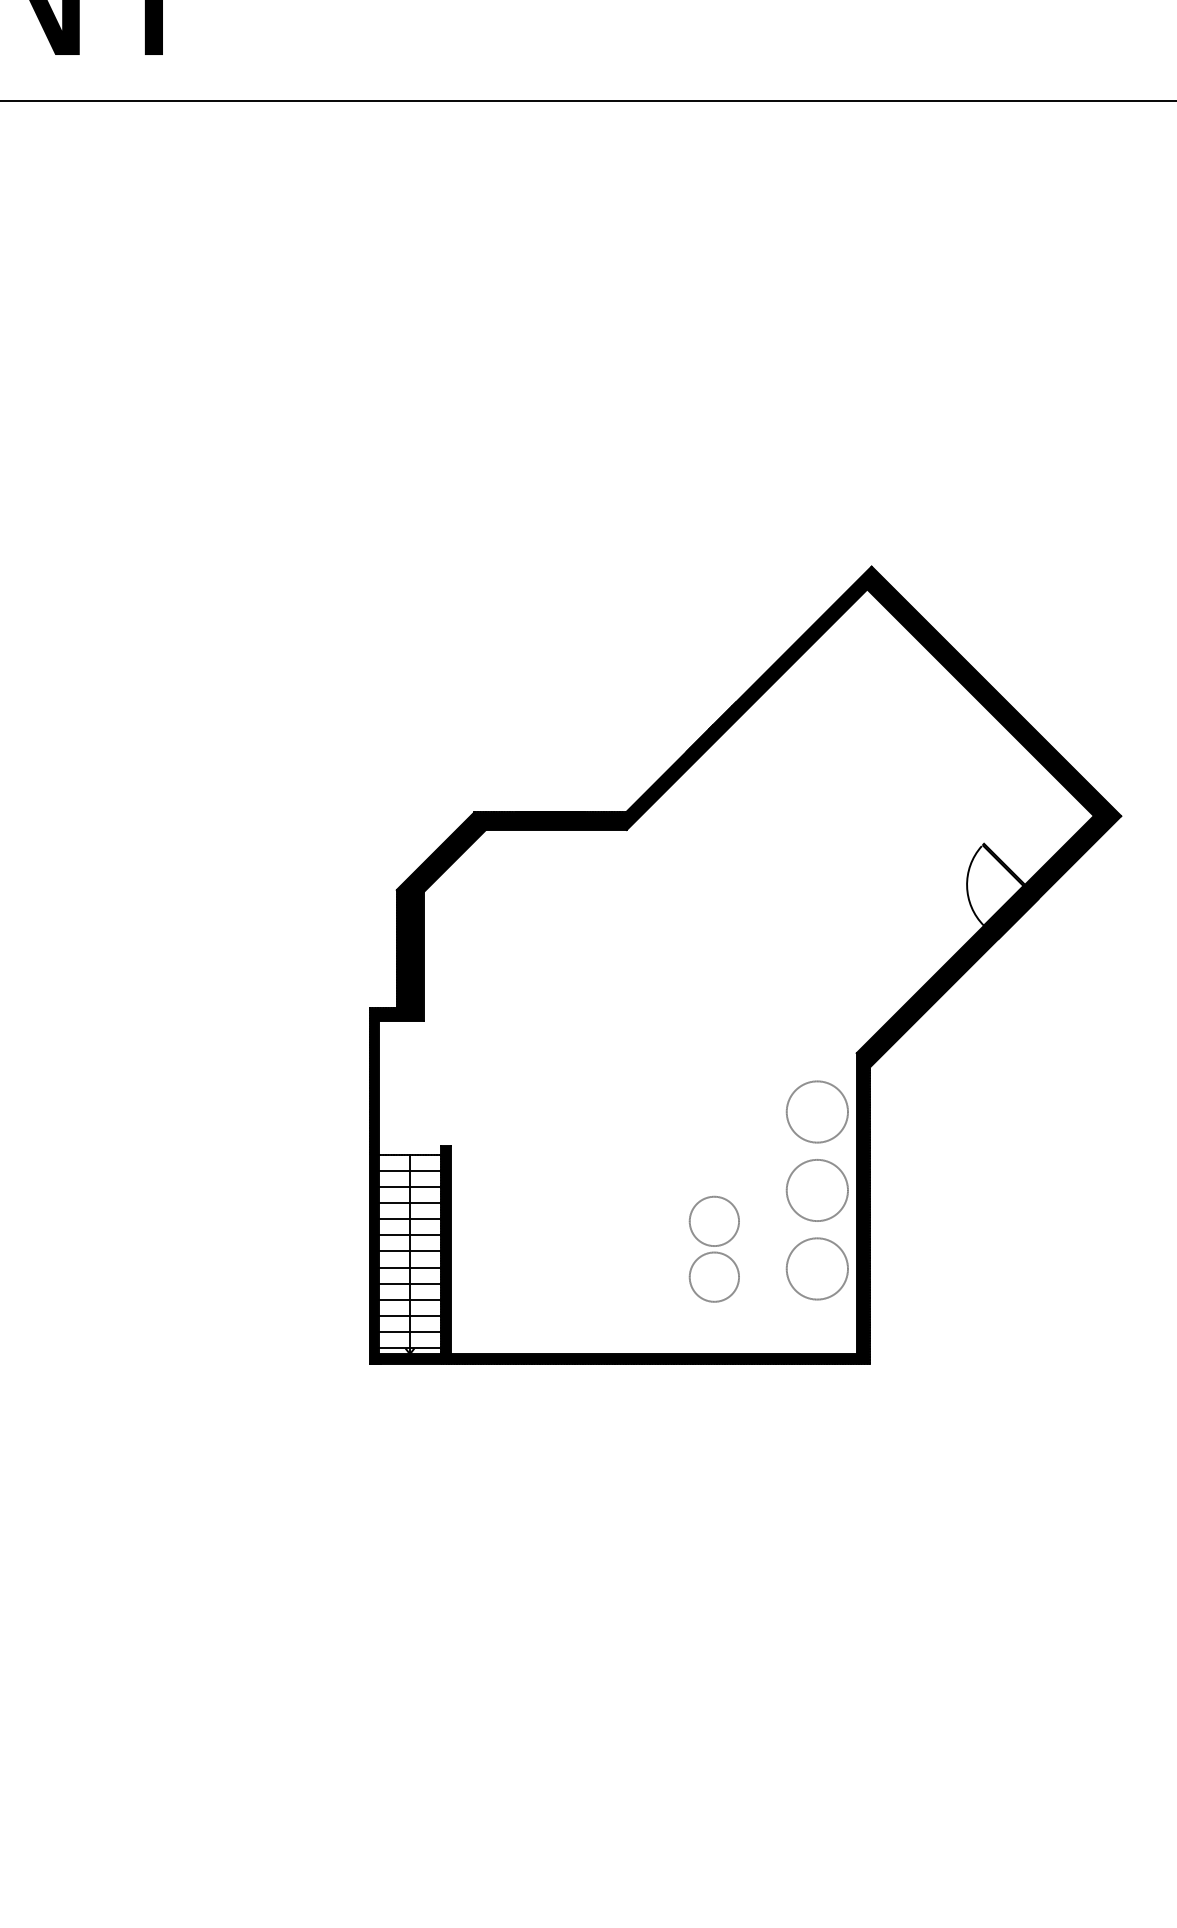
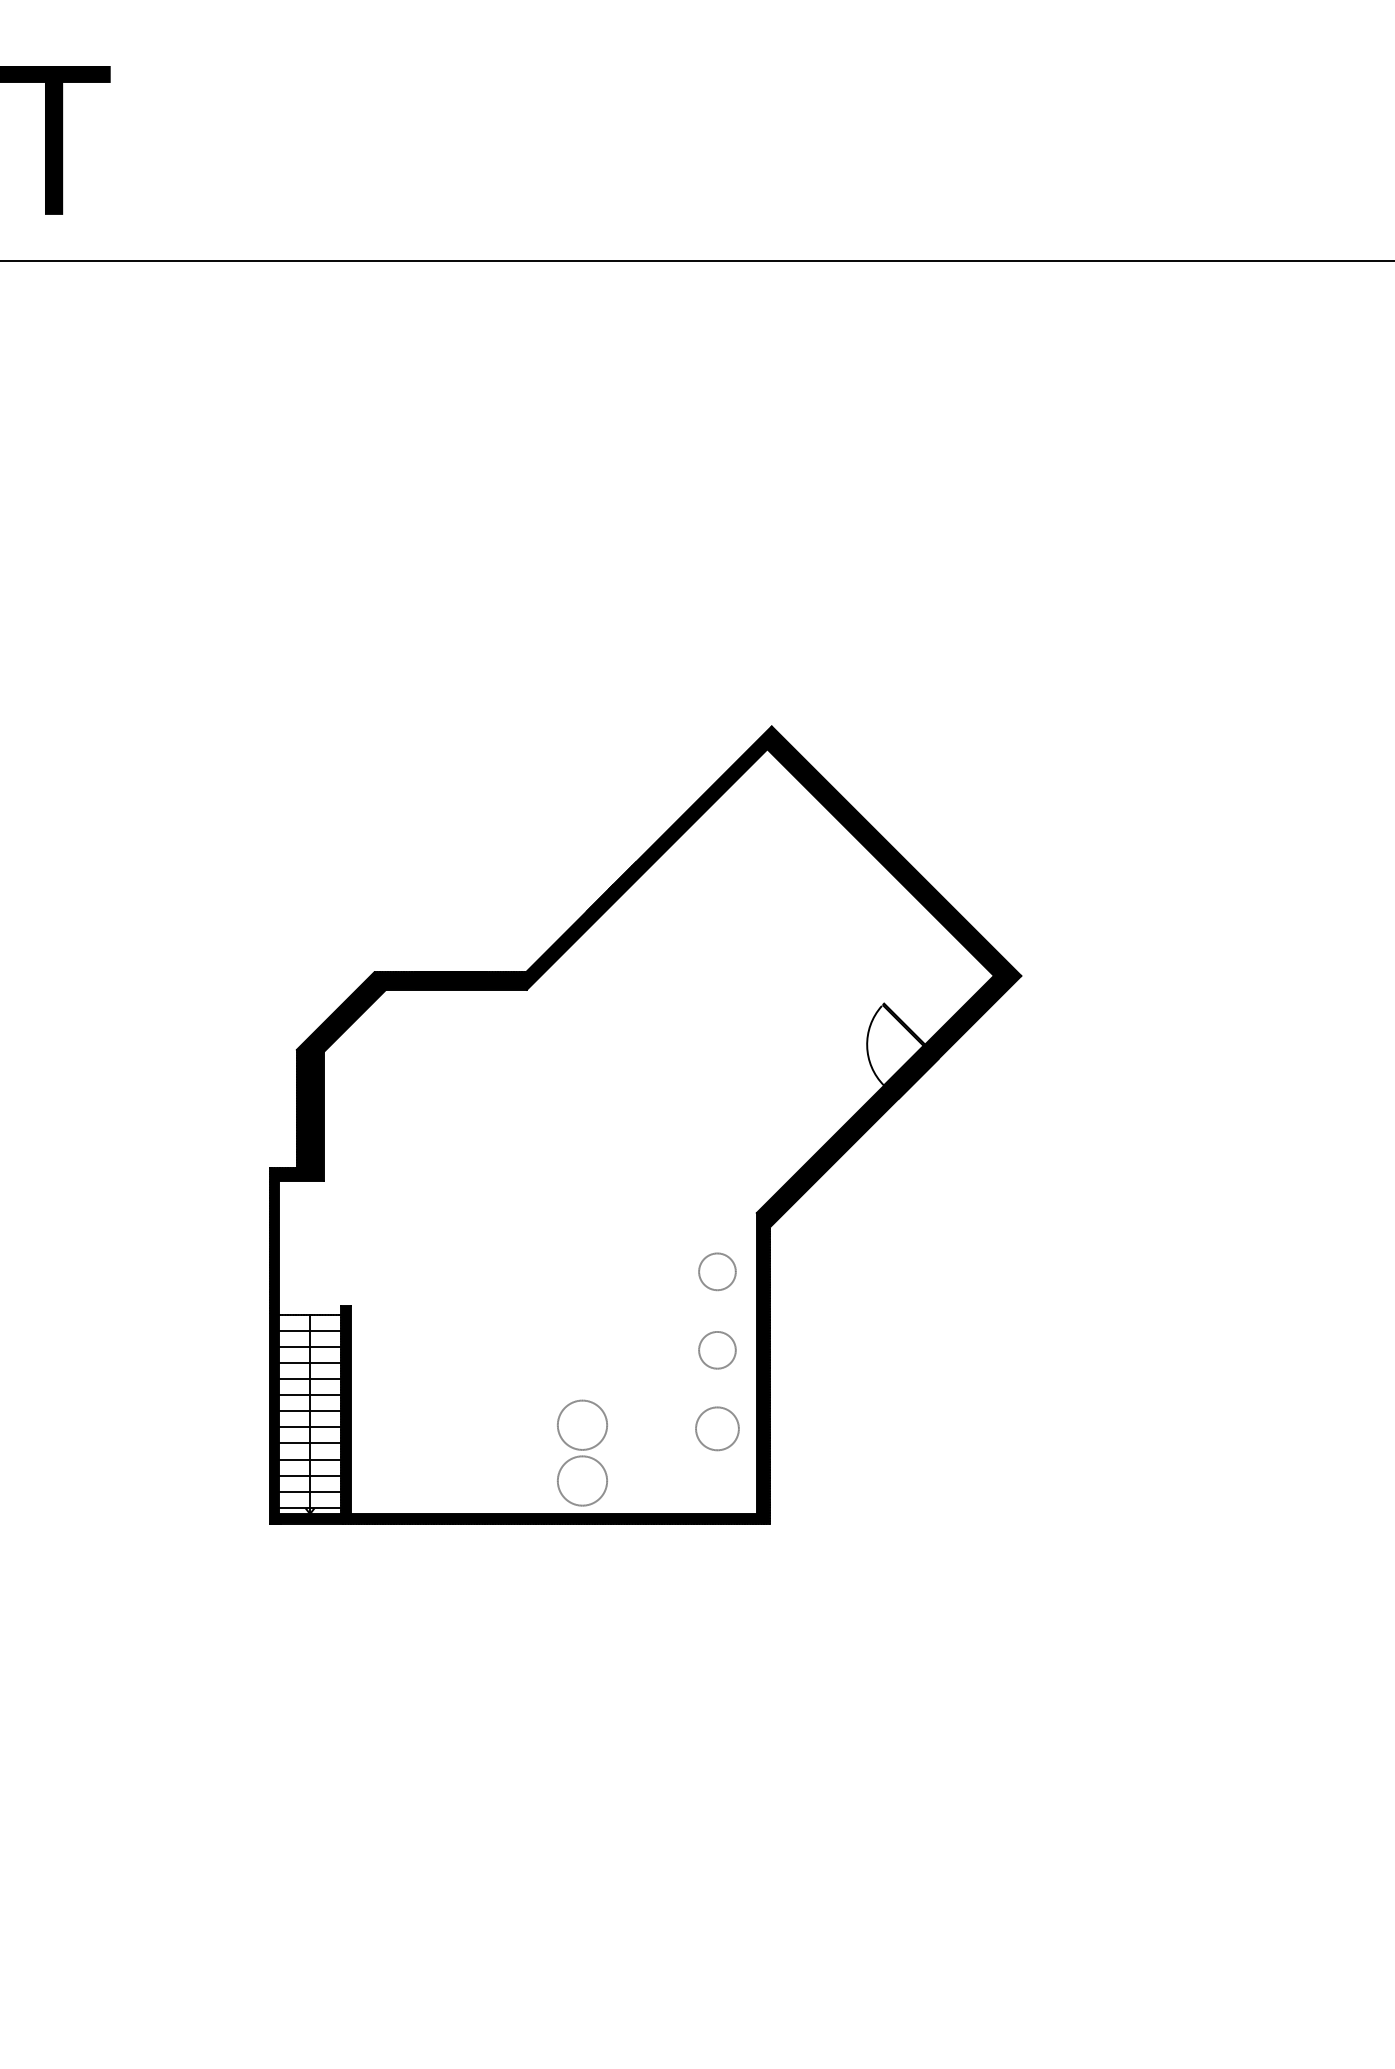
circle: (817, 1111) -> (717, 1271), size x0.6
circle: (817, 1189) -> (717, 1349), size x0.6
part: (714, 1248) -> (582, 1452), moved
circle: (817, 1268) -> (717, 1428), size x0.7

